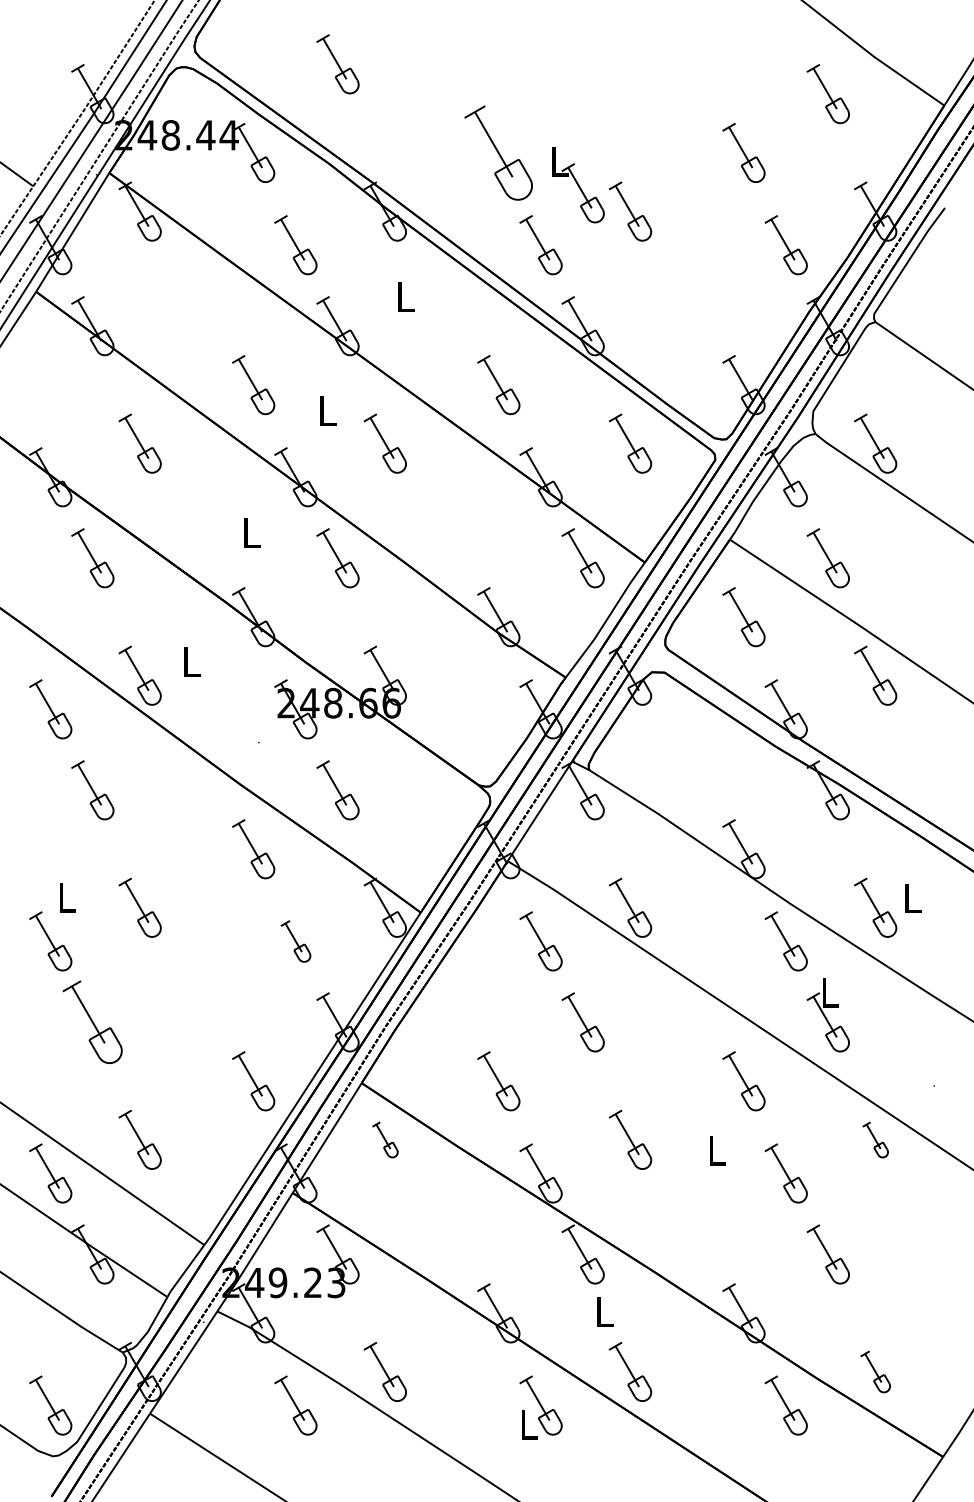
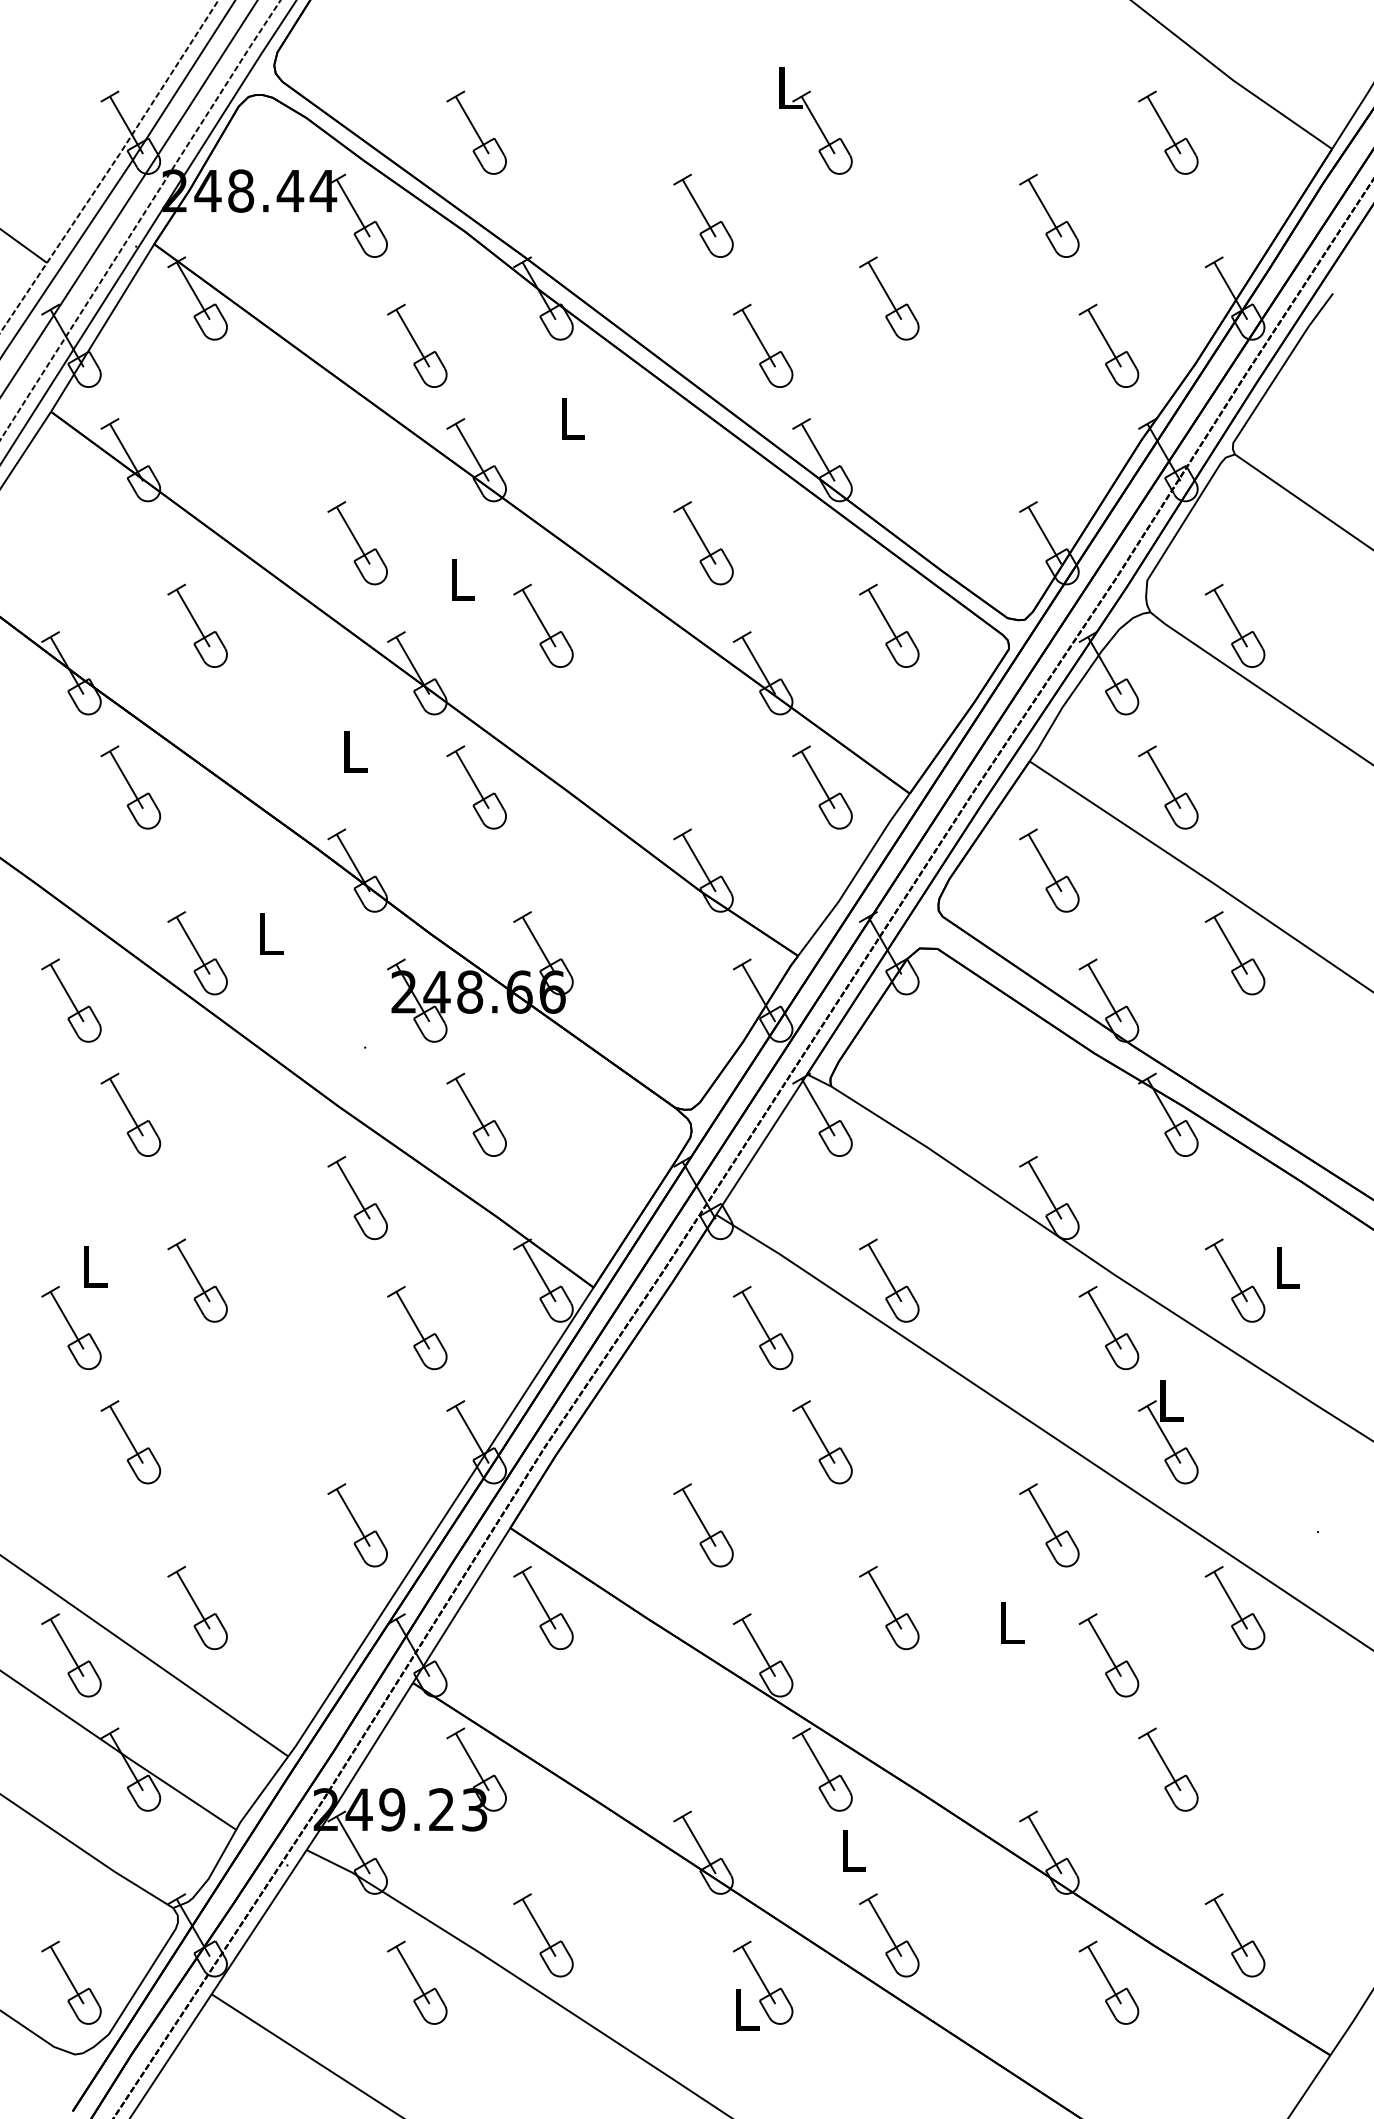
part: (337, 64) -> (476, 132), moved
part: (498, 152) -> (703, 215), size x0.62
part: (578, 184) -> (815, 120), moved
part: (295, 941) -> (417, 1328), size x1.43
part: (92, 1022) -> (130, 1442), size x0.71
part: (385, 1140) -> (543, 1608), size x1.67
part: (875, 1140) -> (1234, 1608), size x1.67
part: (875, 1371) -> (1234, 1935), size x1.43

